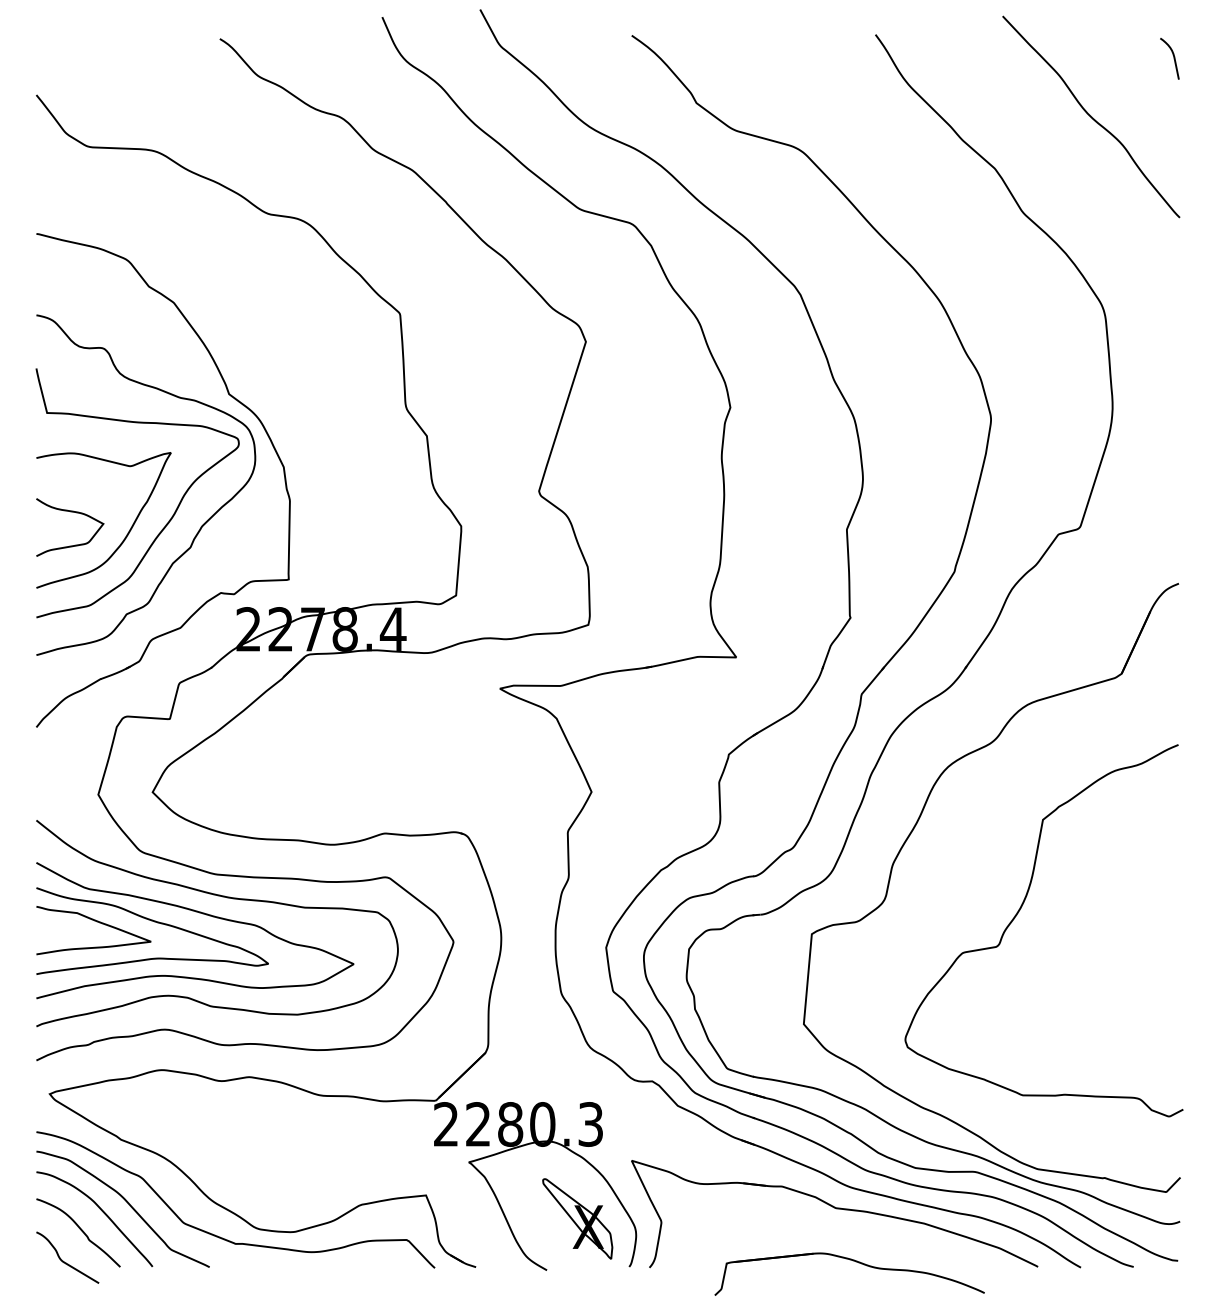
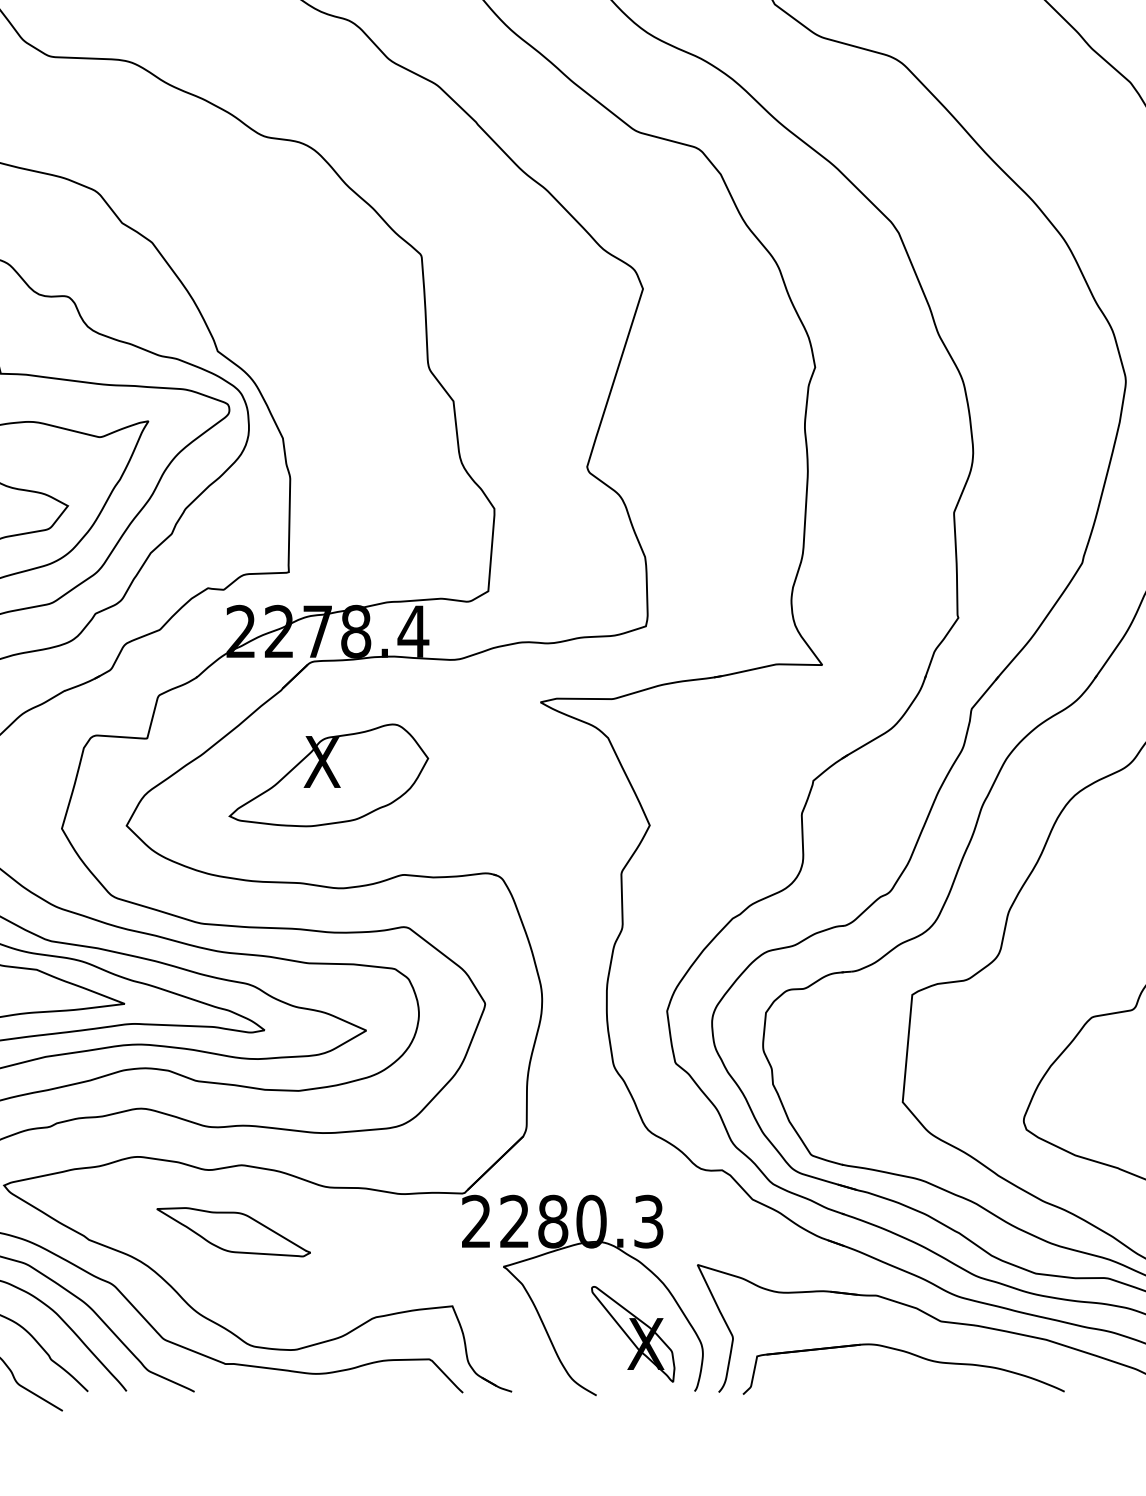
part: (321, 749) -> (327, 774), added
part: (242, 1133) -> (233, 1232), added
part: (853, 1261) -> (908, 1354), moved

